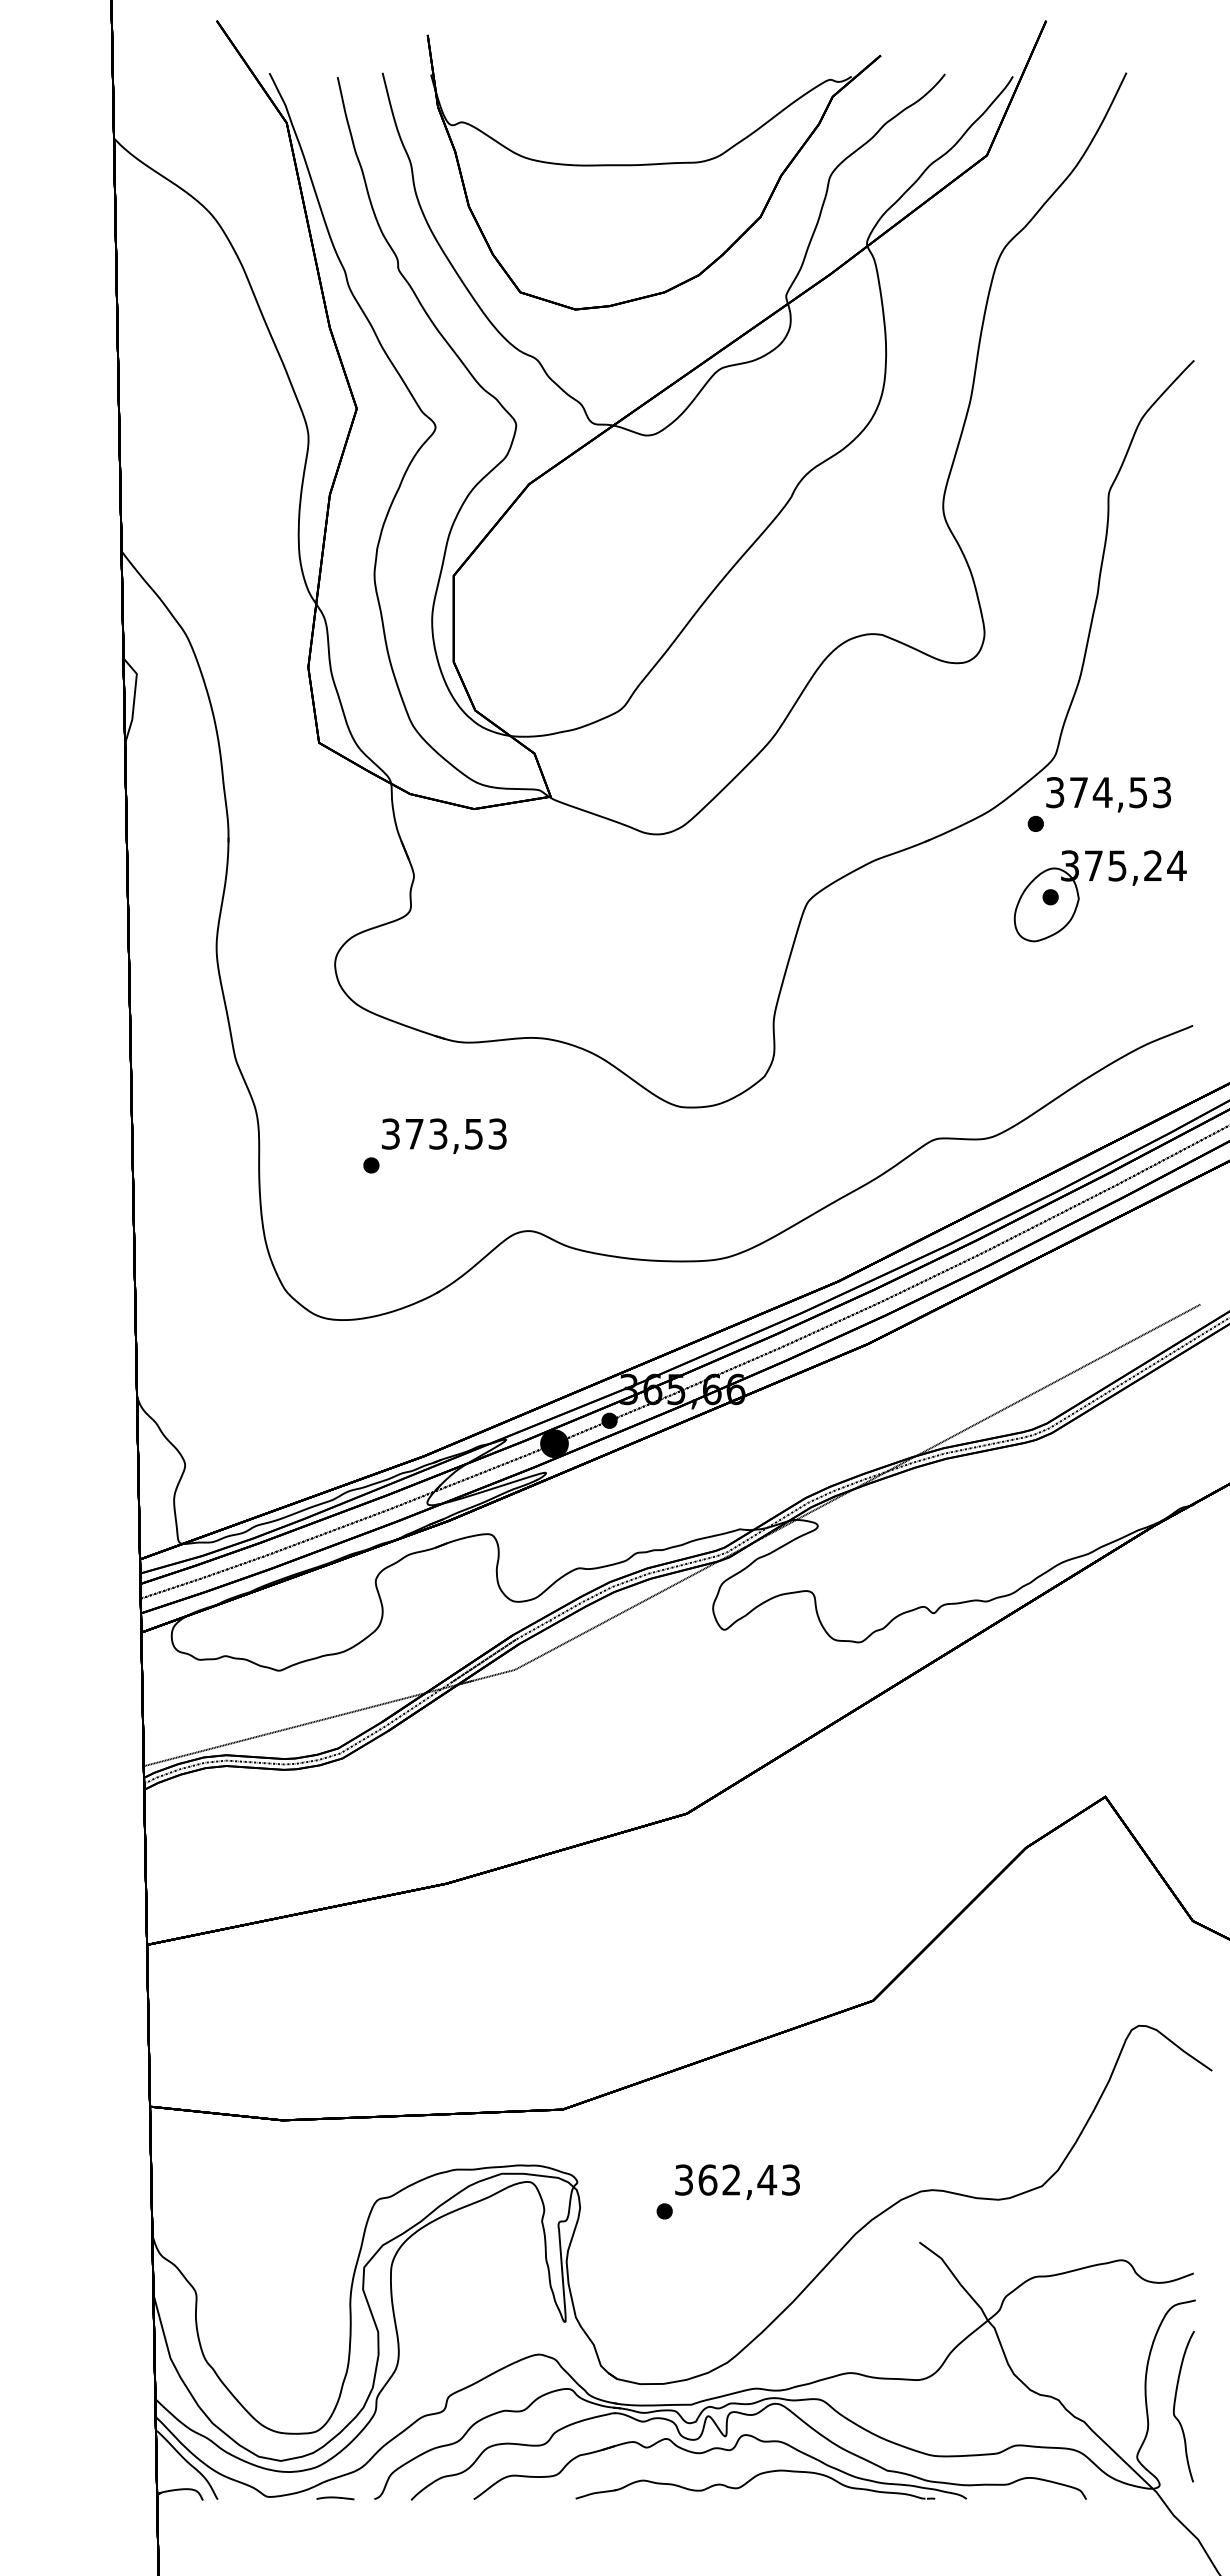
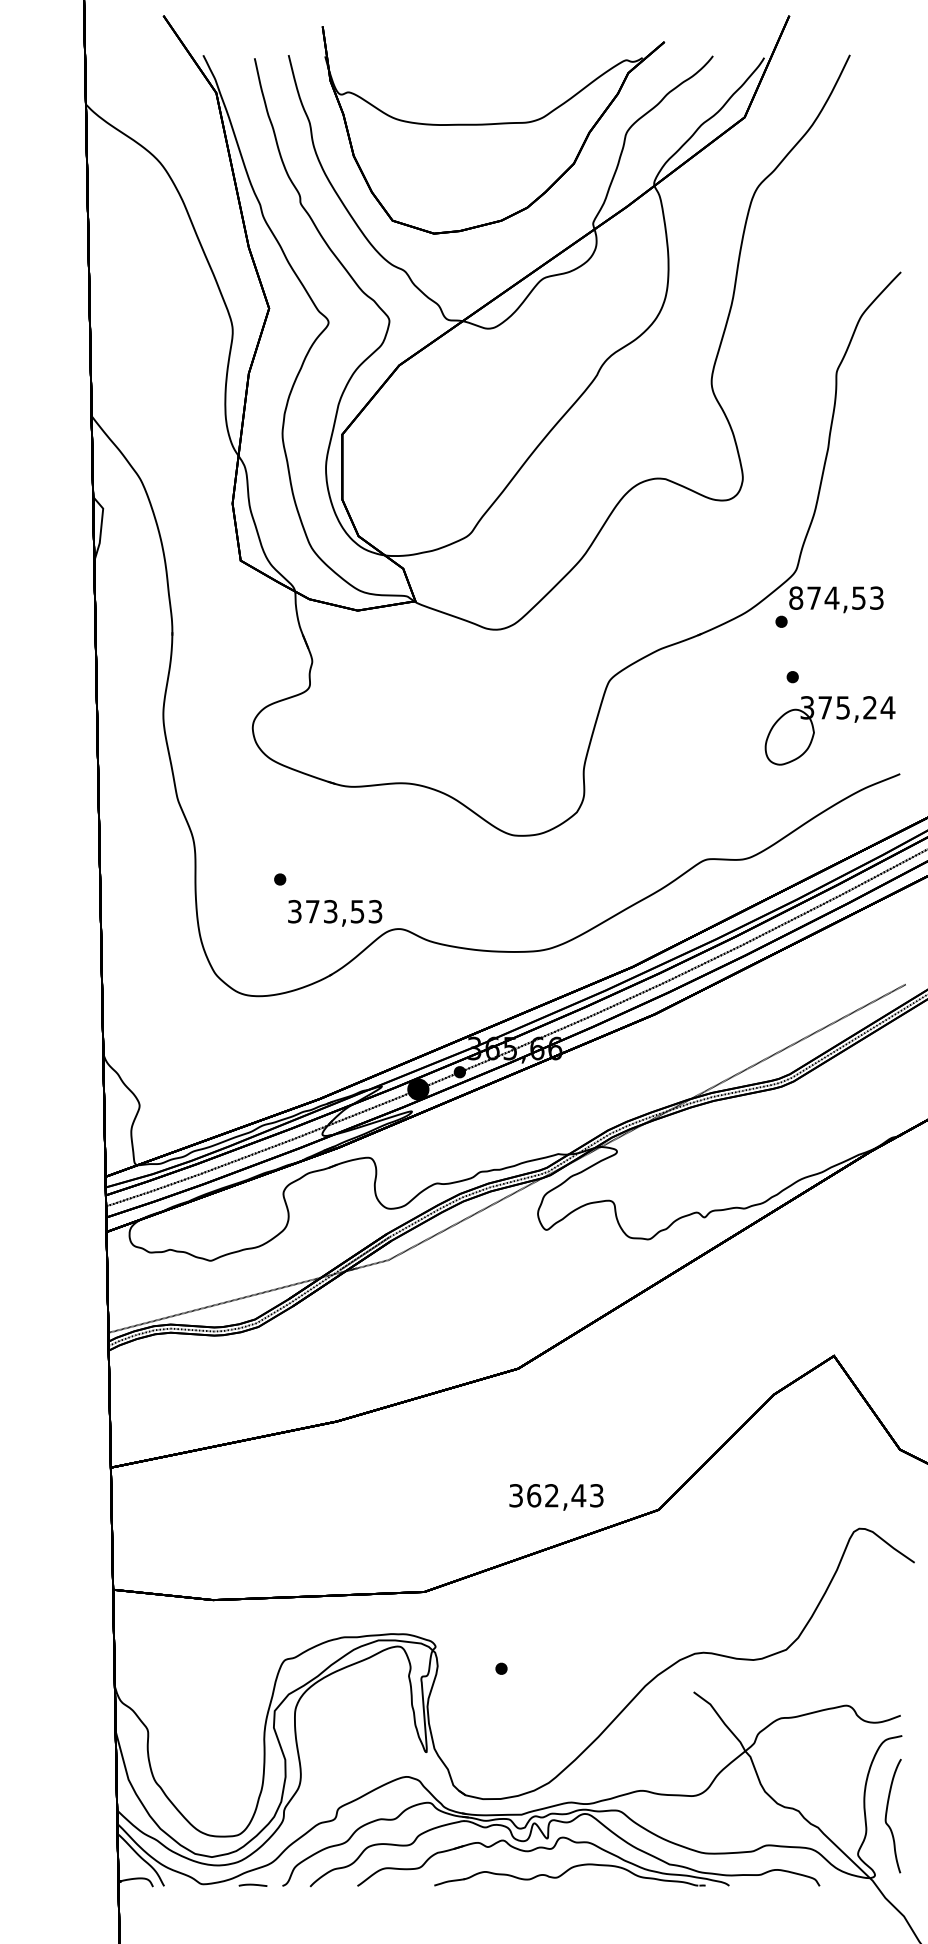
text: (1055, 792) -> (796, 598), 374,53 -> 874,53
part: (1092, 880) -> (824, 718), moved
text: (444, 1135) -> (335, 912), moved
text: (737, 2181) -> (556, 1496), moved

